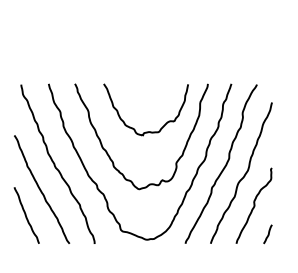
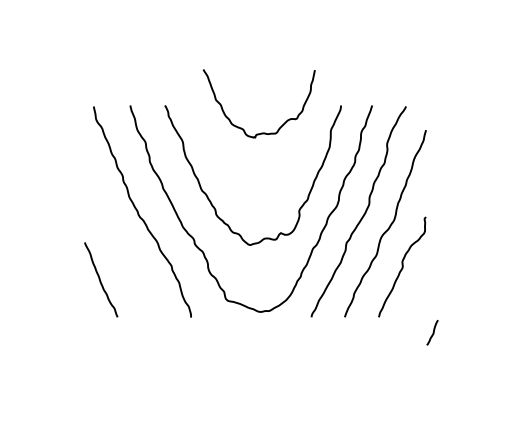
curve: (134, 128) -> (243, 128), moved
curve: (41, 190) -> (120, 246), removed
curve: (267, 234) -> (432, 332), moved

